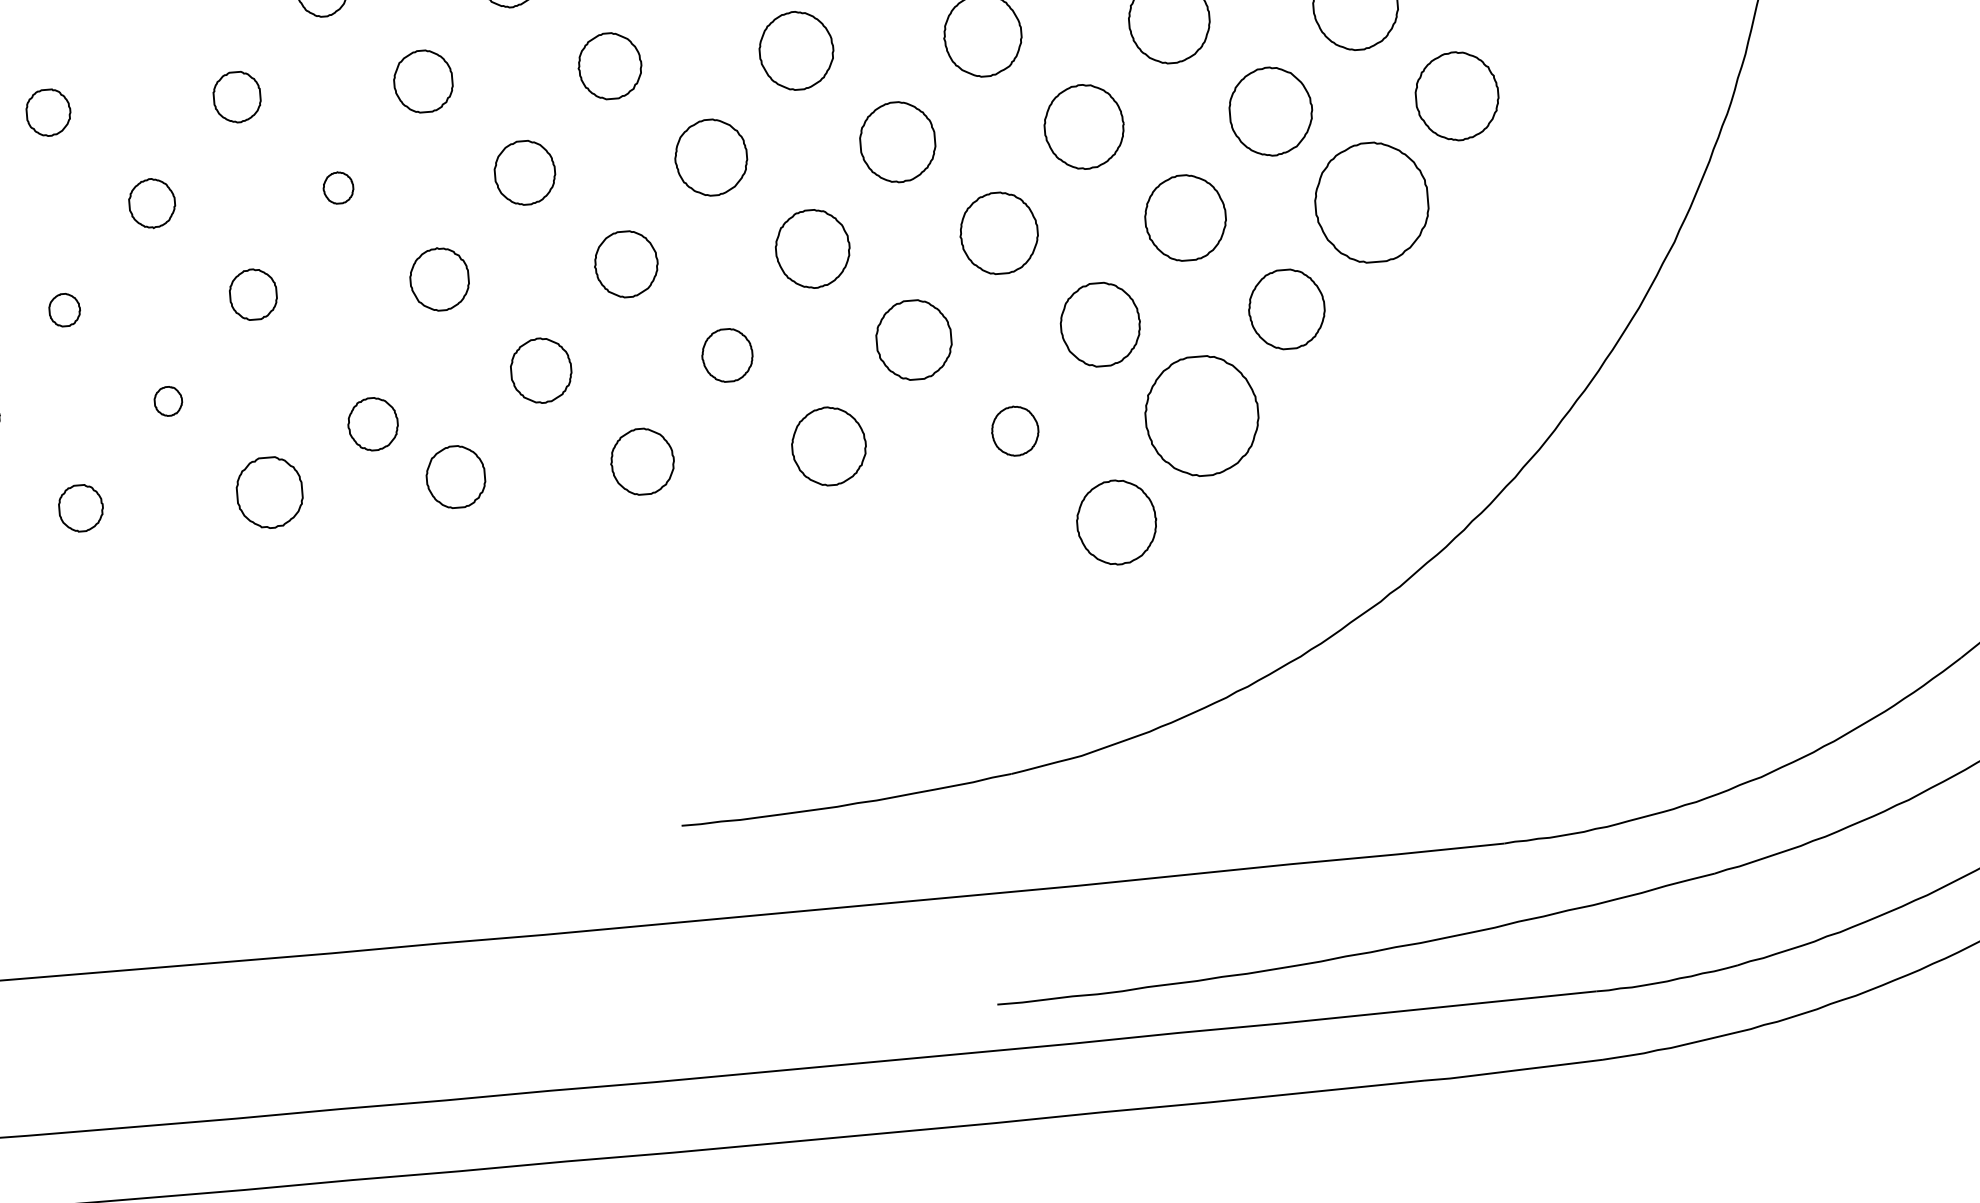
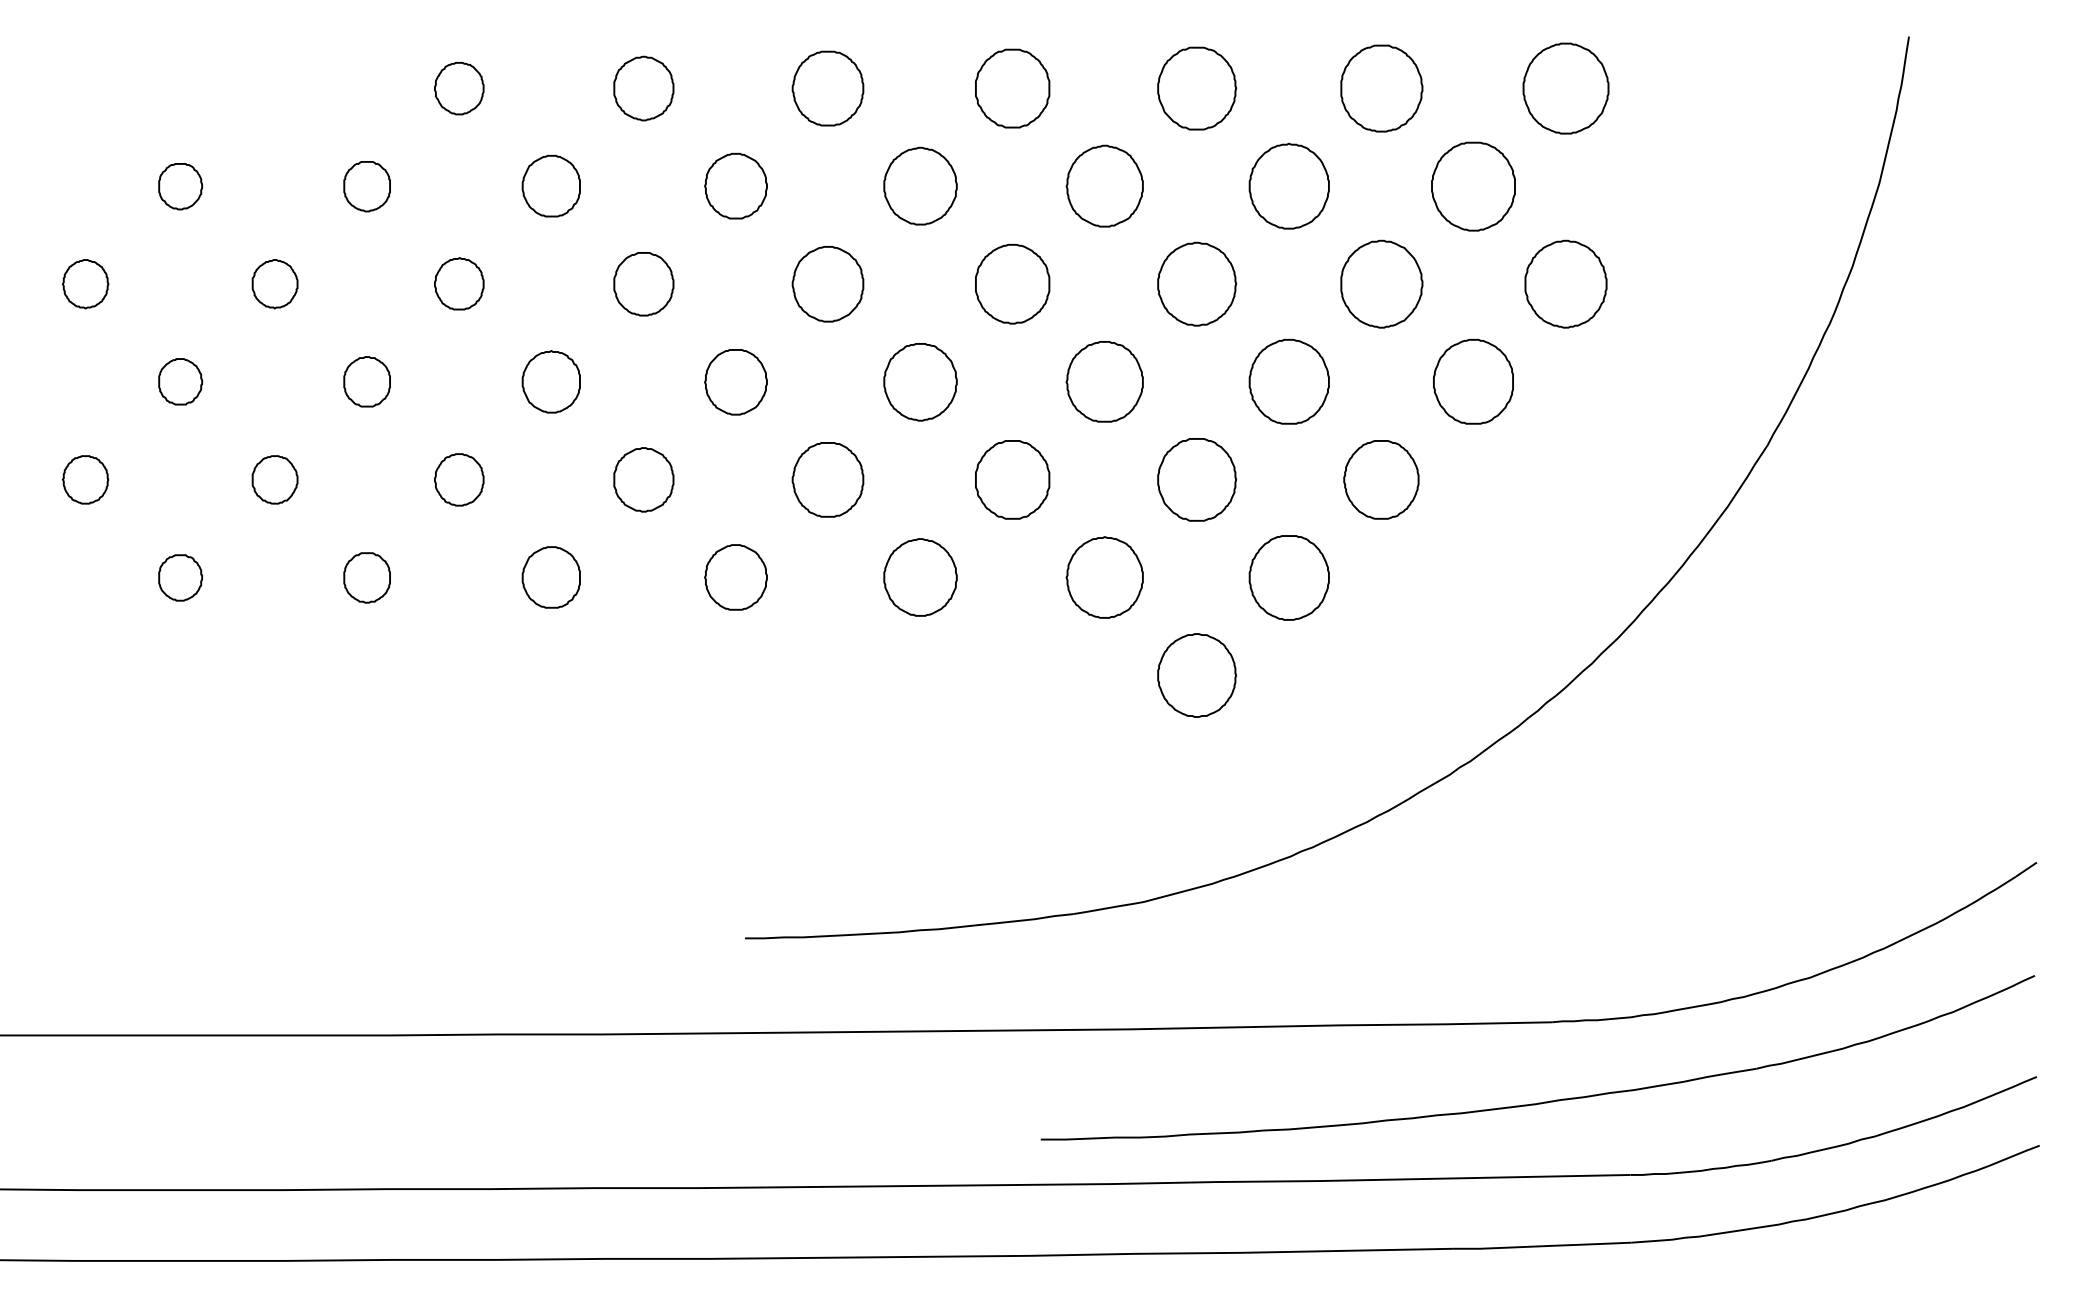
part: (338, 187) -> (459, 283), size x1.67
part: (1371, 202) -> (1473, 381), size x0.71
part: (64, 309) -> (180, 381), size x1.43
part: (726, 355) -> (827, 479), size x1.43
part: (167, 401) -> (274, 479), size x1.67
part: (1201, 415) -> (1288, 577), size x0.71
part: (373, 423) -> (459, 479), moved
part: (1015, 431) -> (1104, 577), size x1.67
part: (268, 492) -> (366, 577), size x0.71

